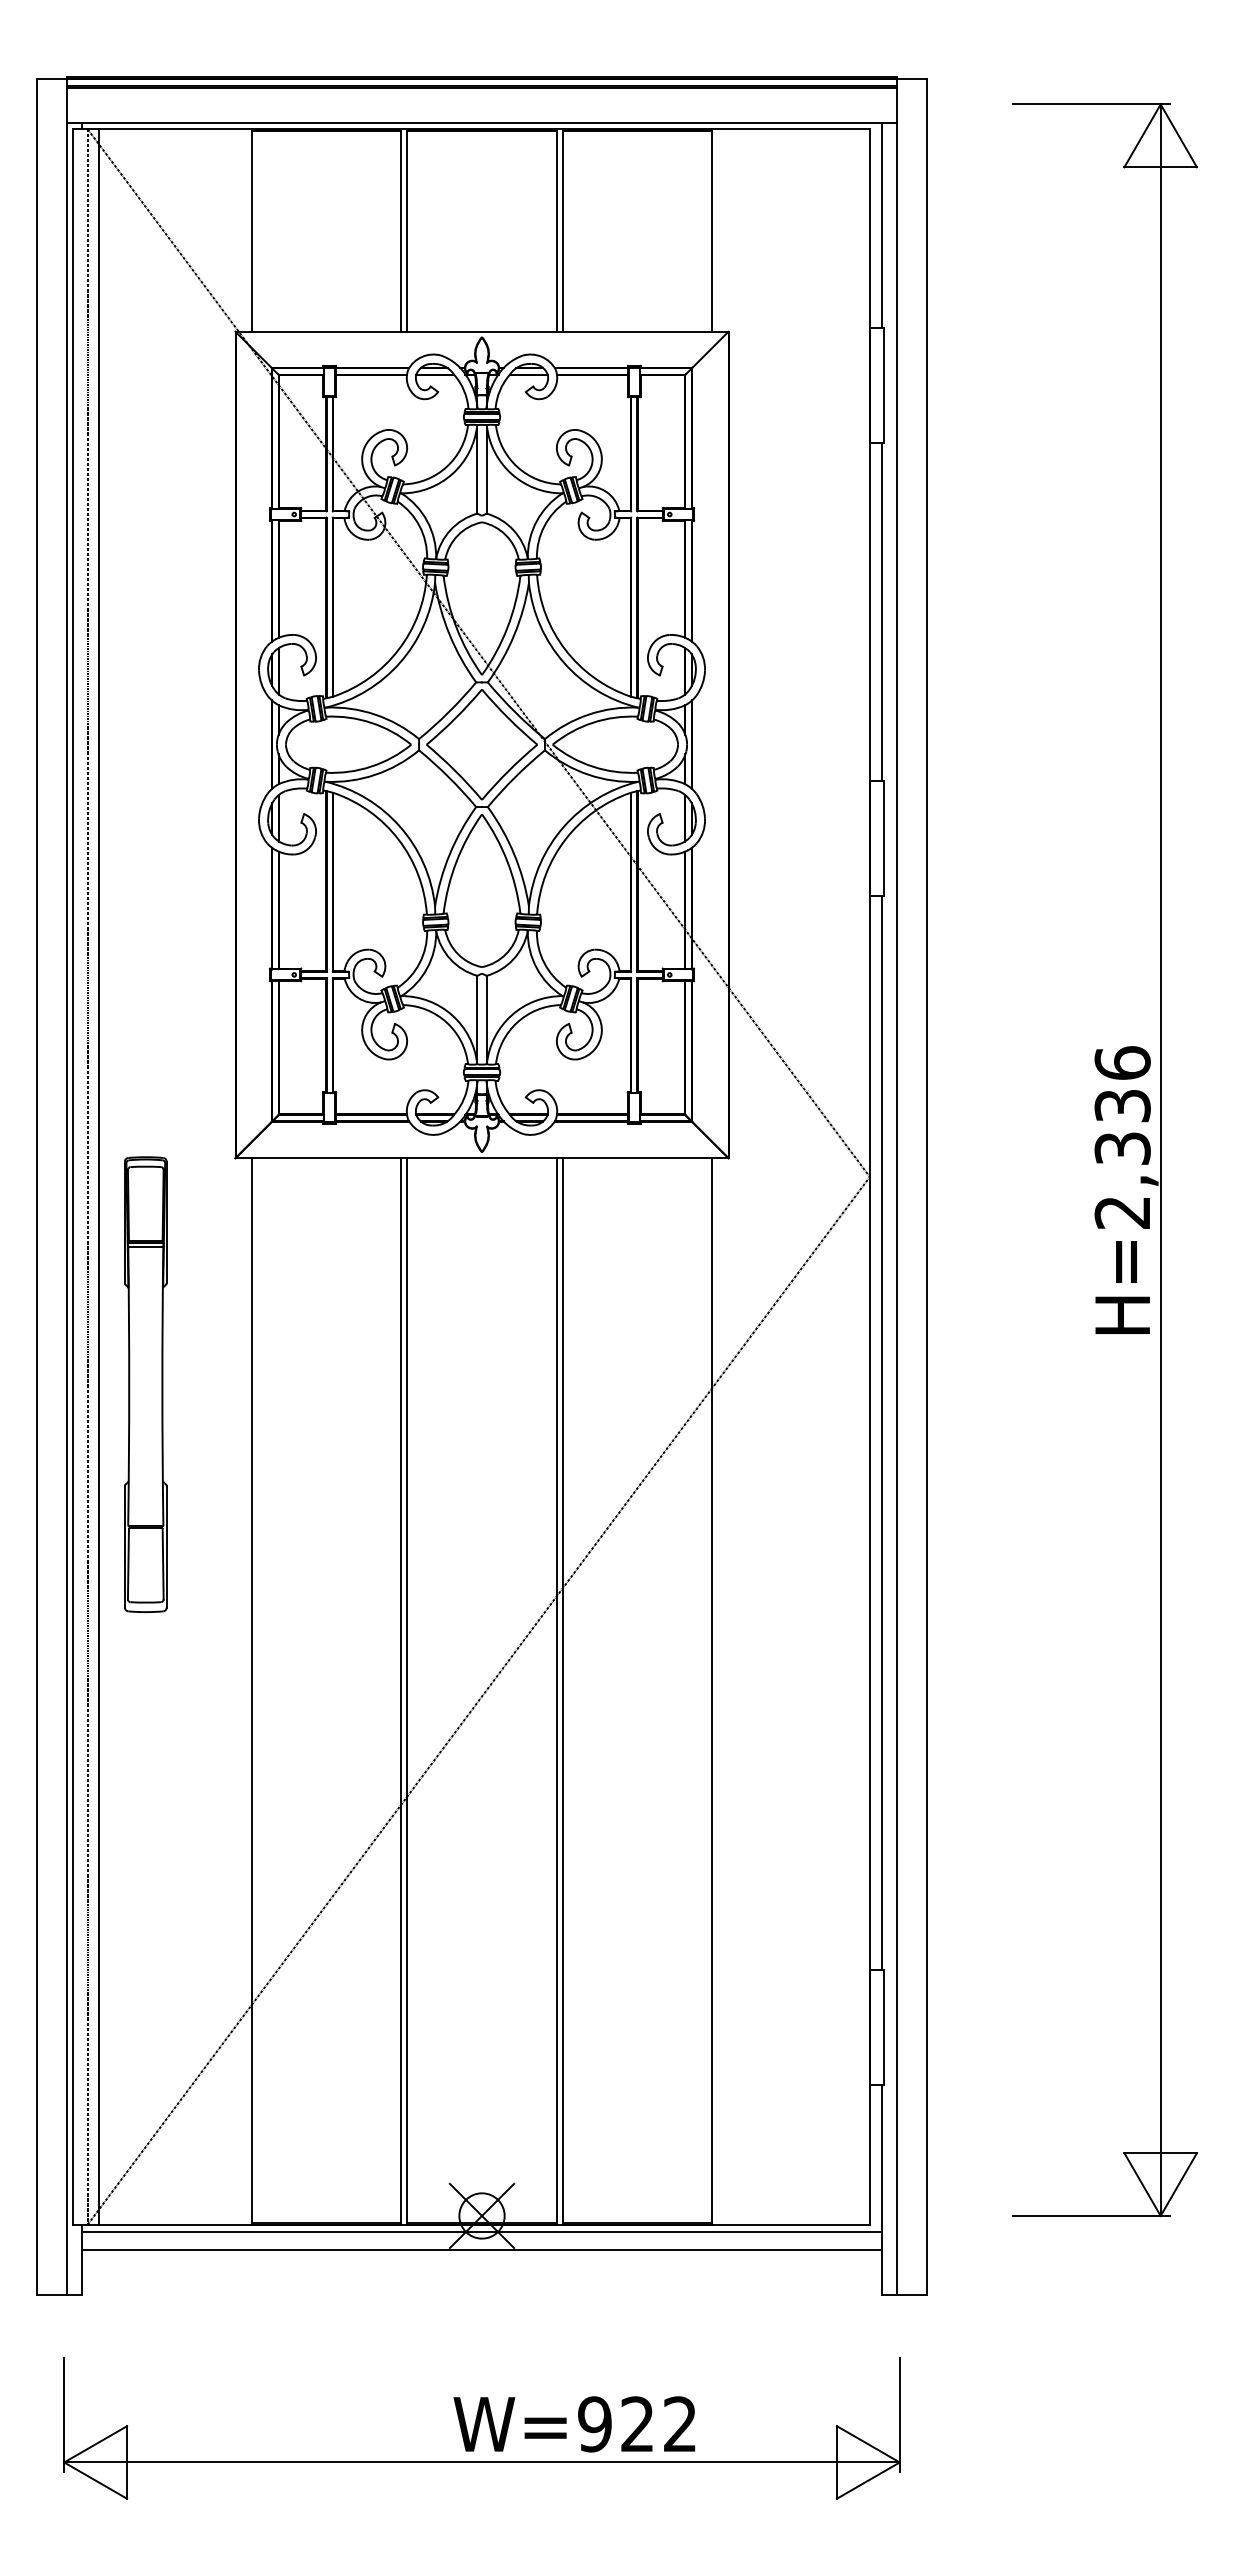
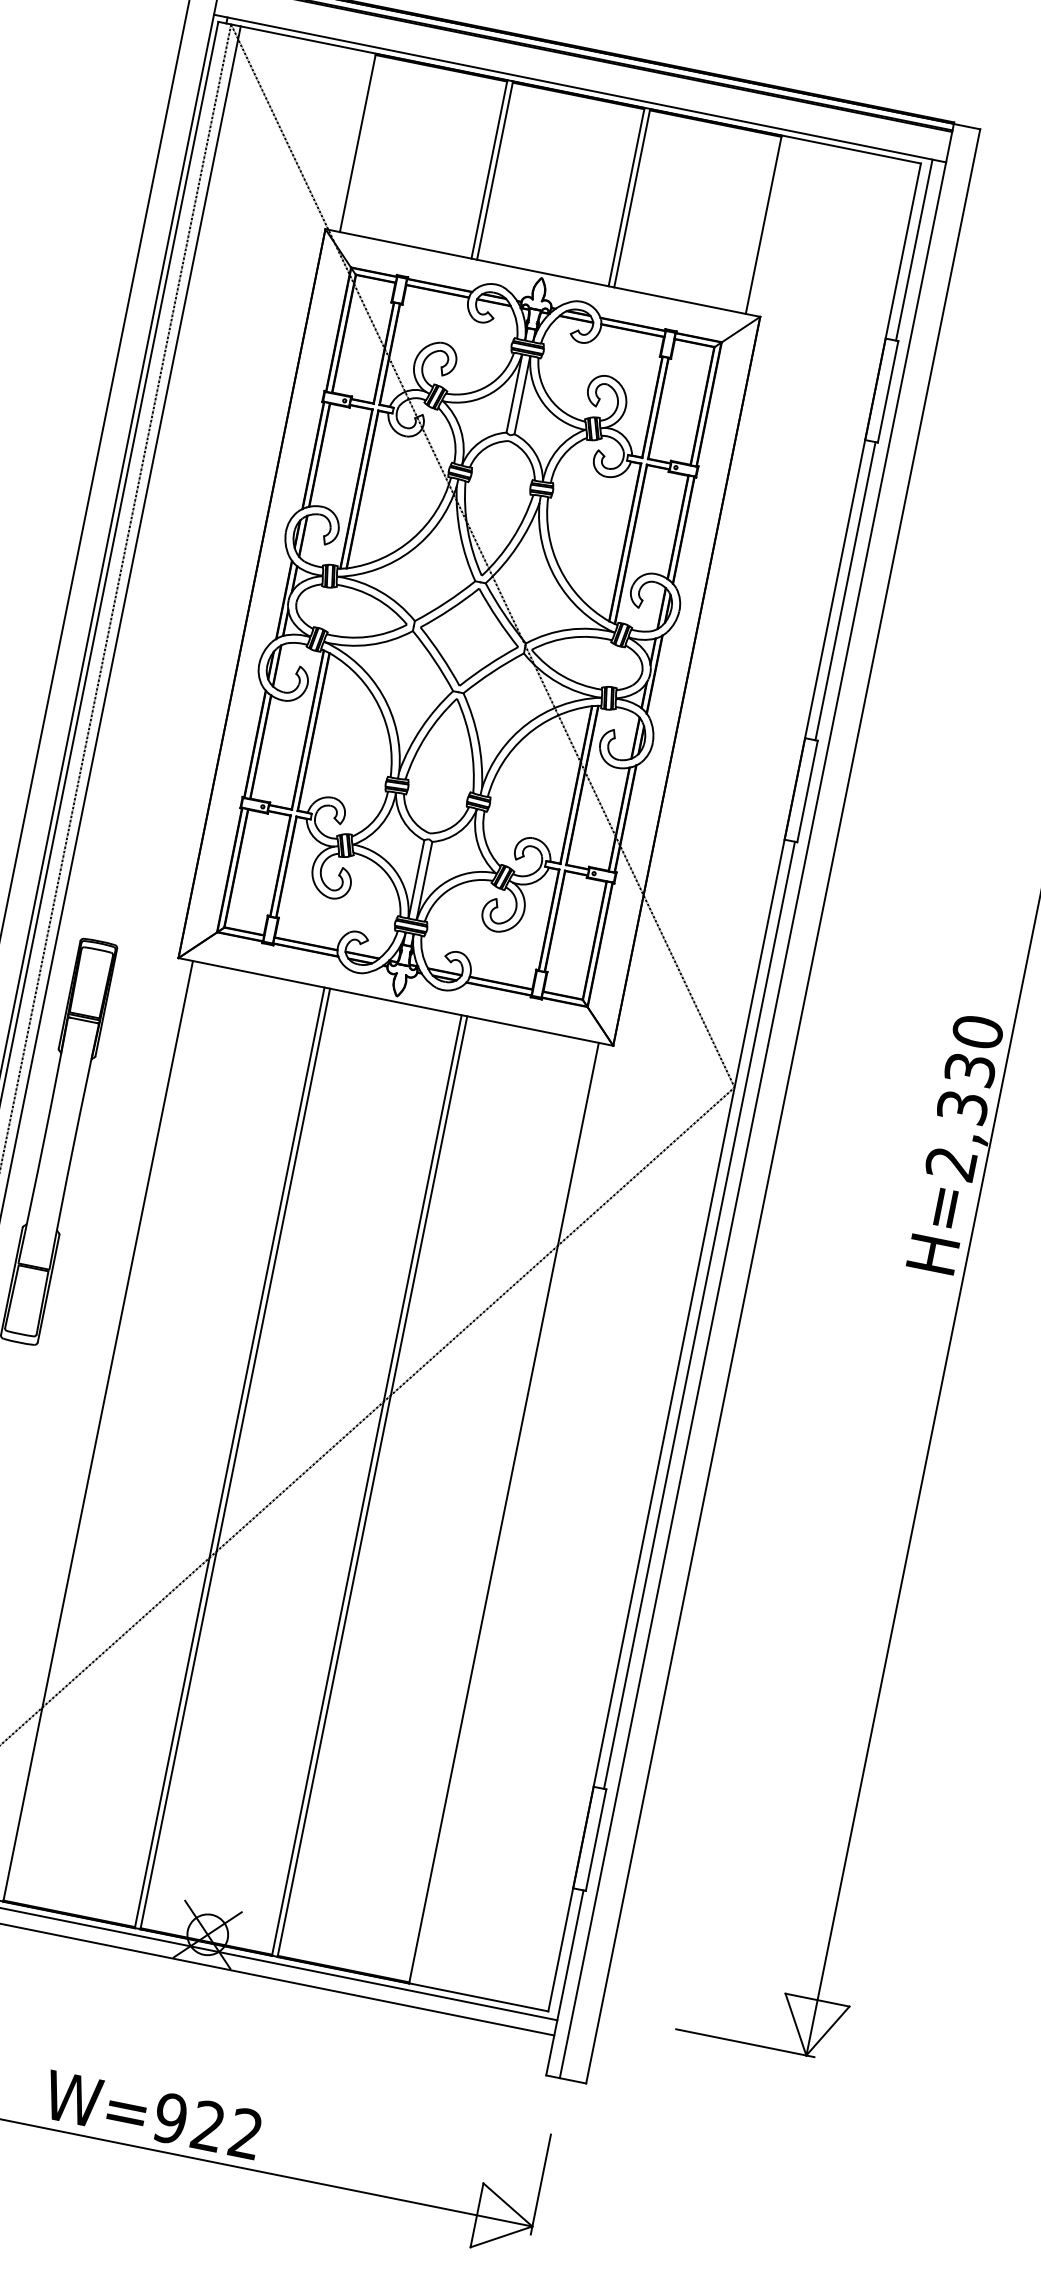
text: (1122, 1063) -> (977, 1032), H=2,336 -> H=2,330
text: (574, 2424) -> (152, 2115), moved

